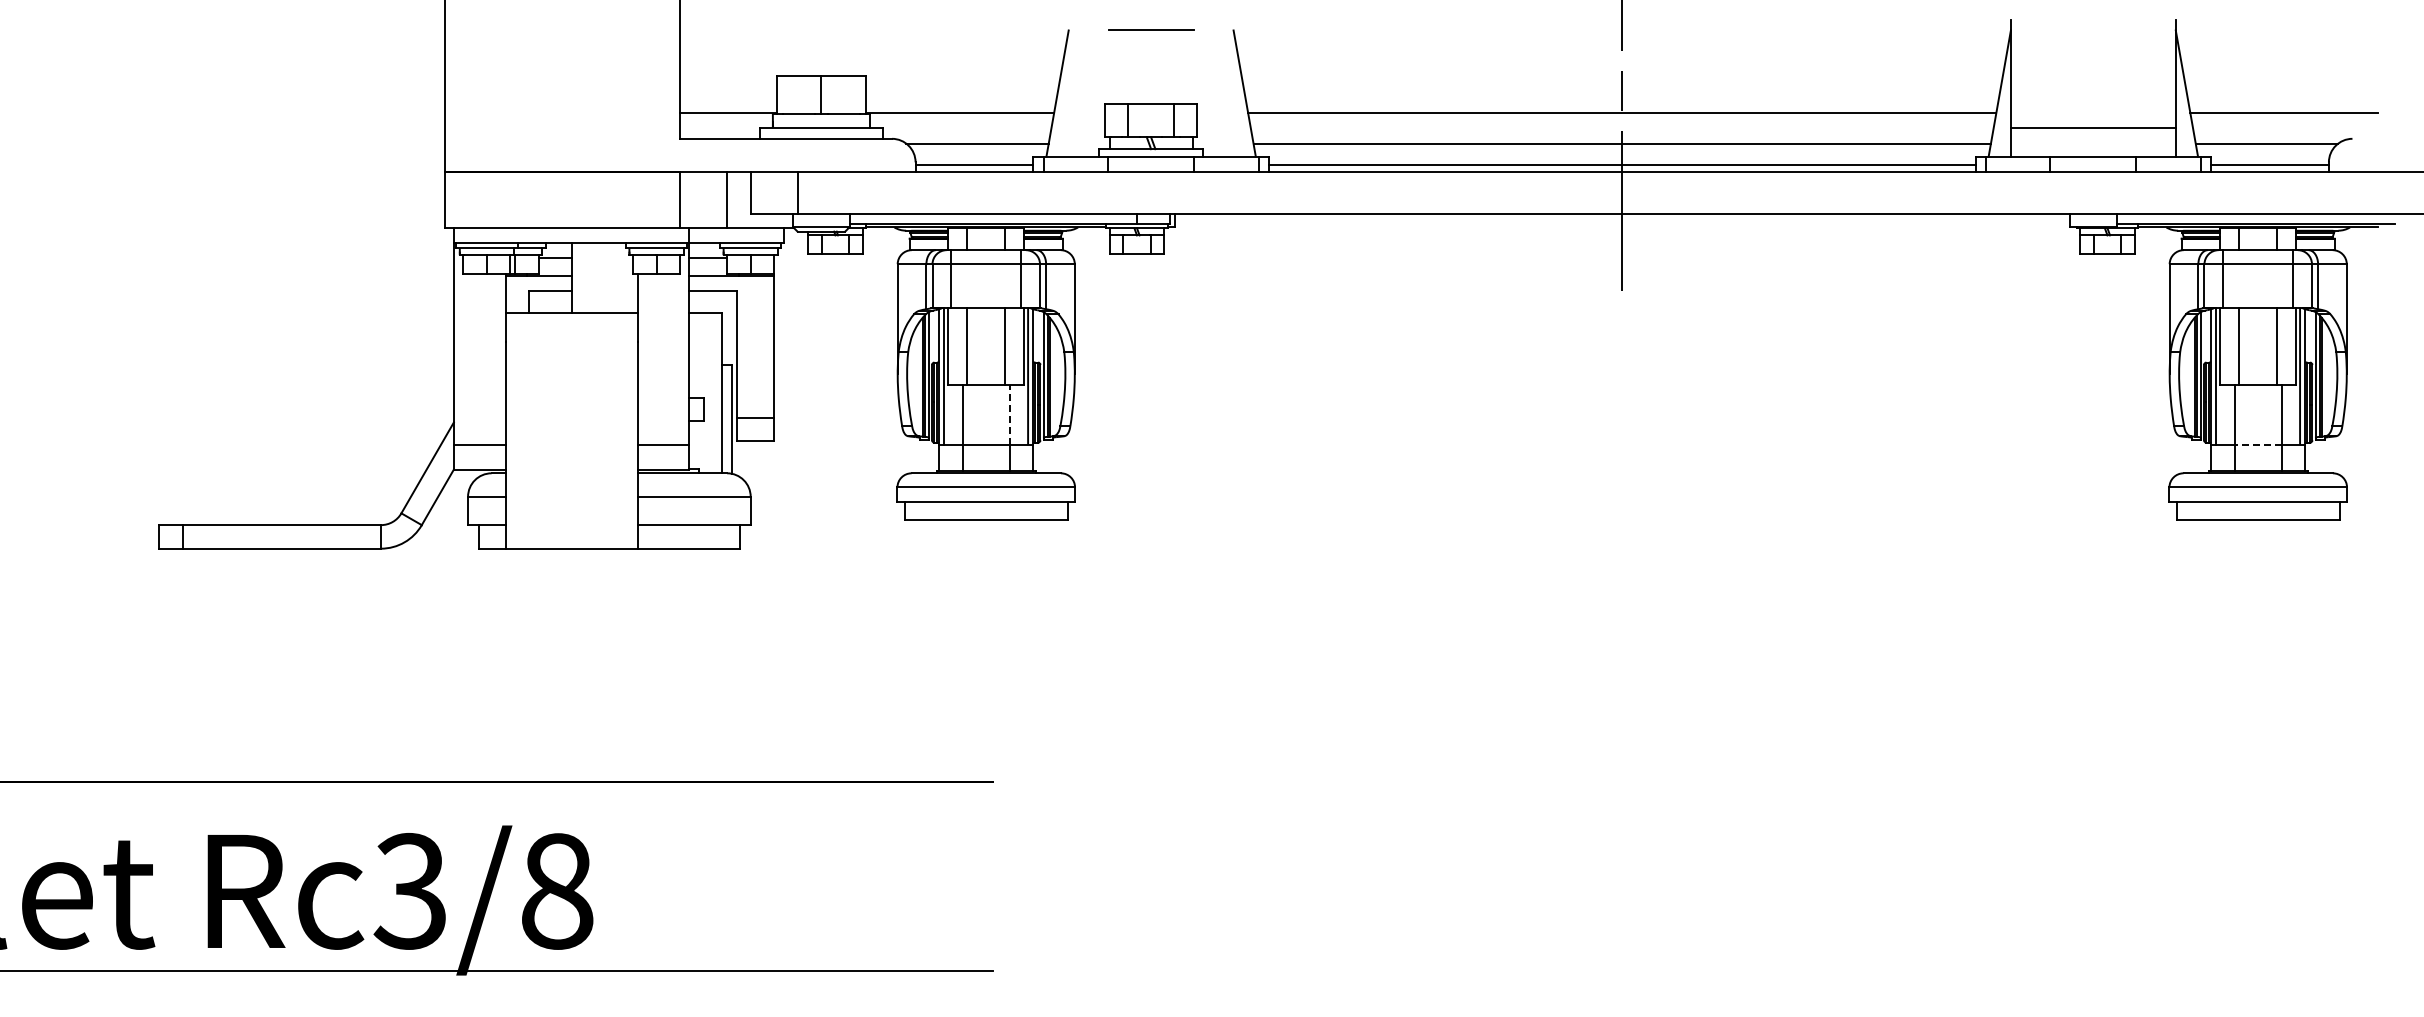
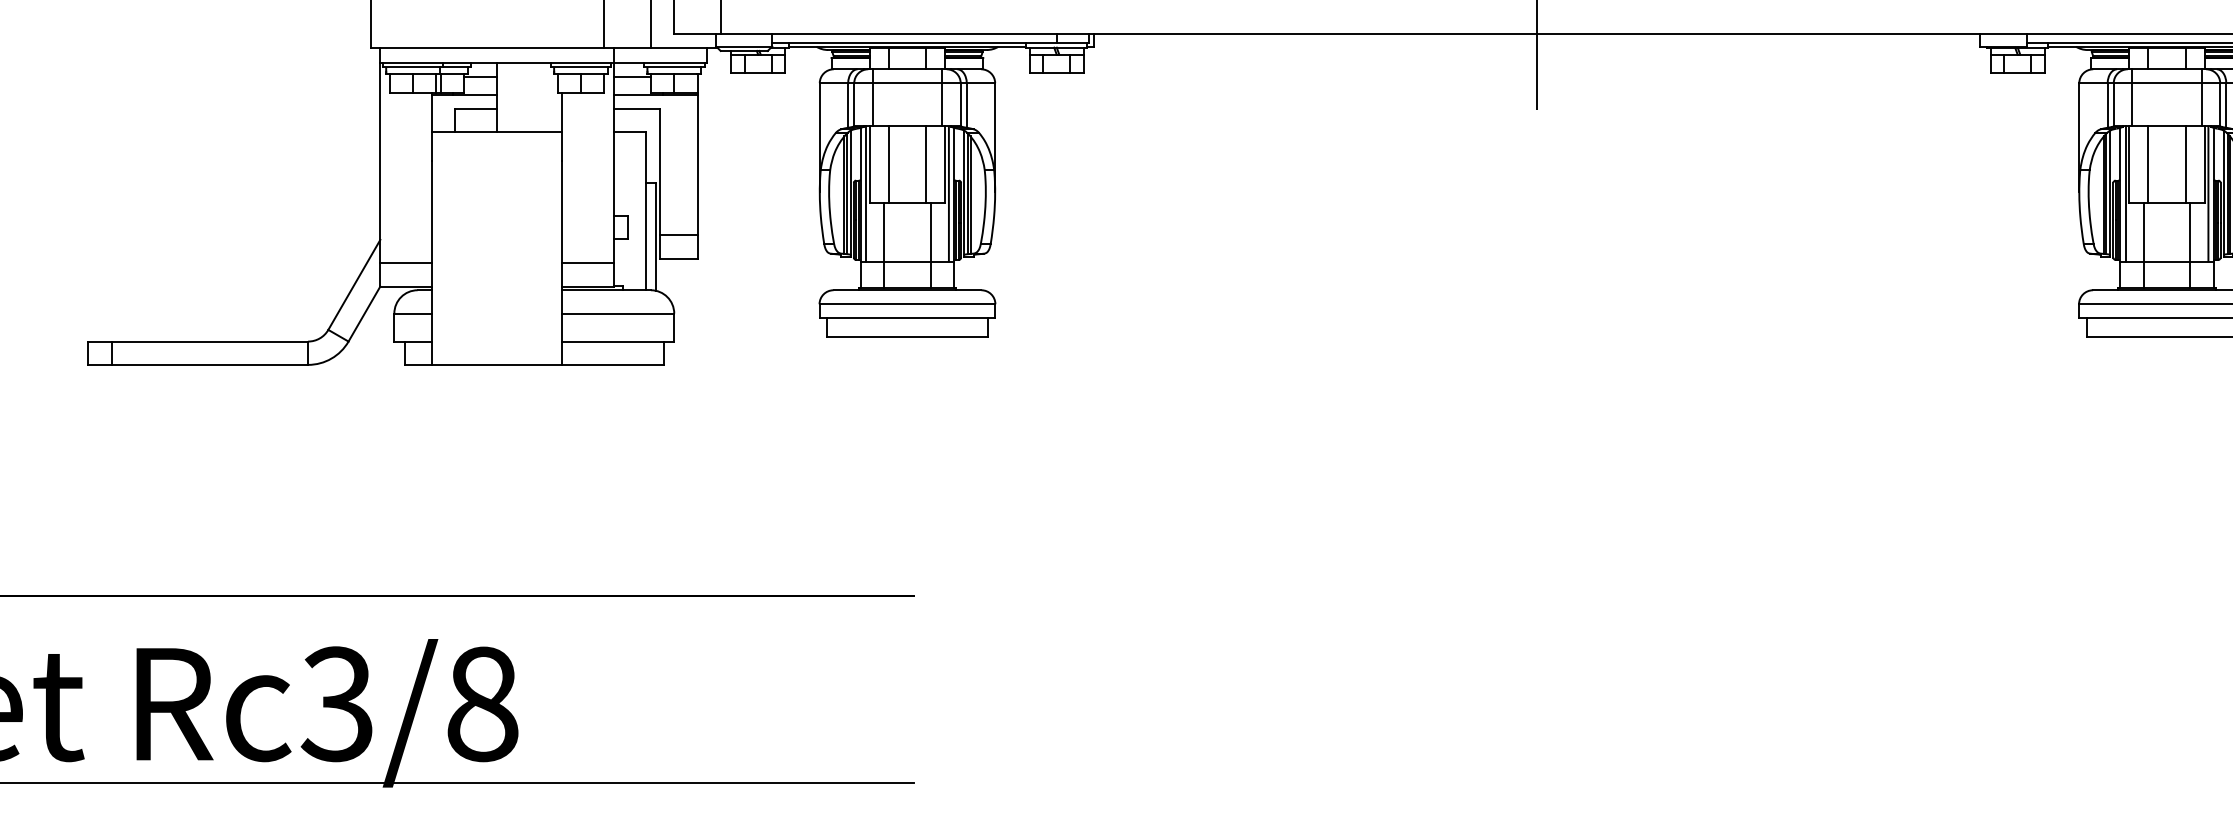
line: (1009, 415) -> (930, 233), dashed -> solid
line: (2258, 445) -> (2167, 262), dashed -> solid

